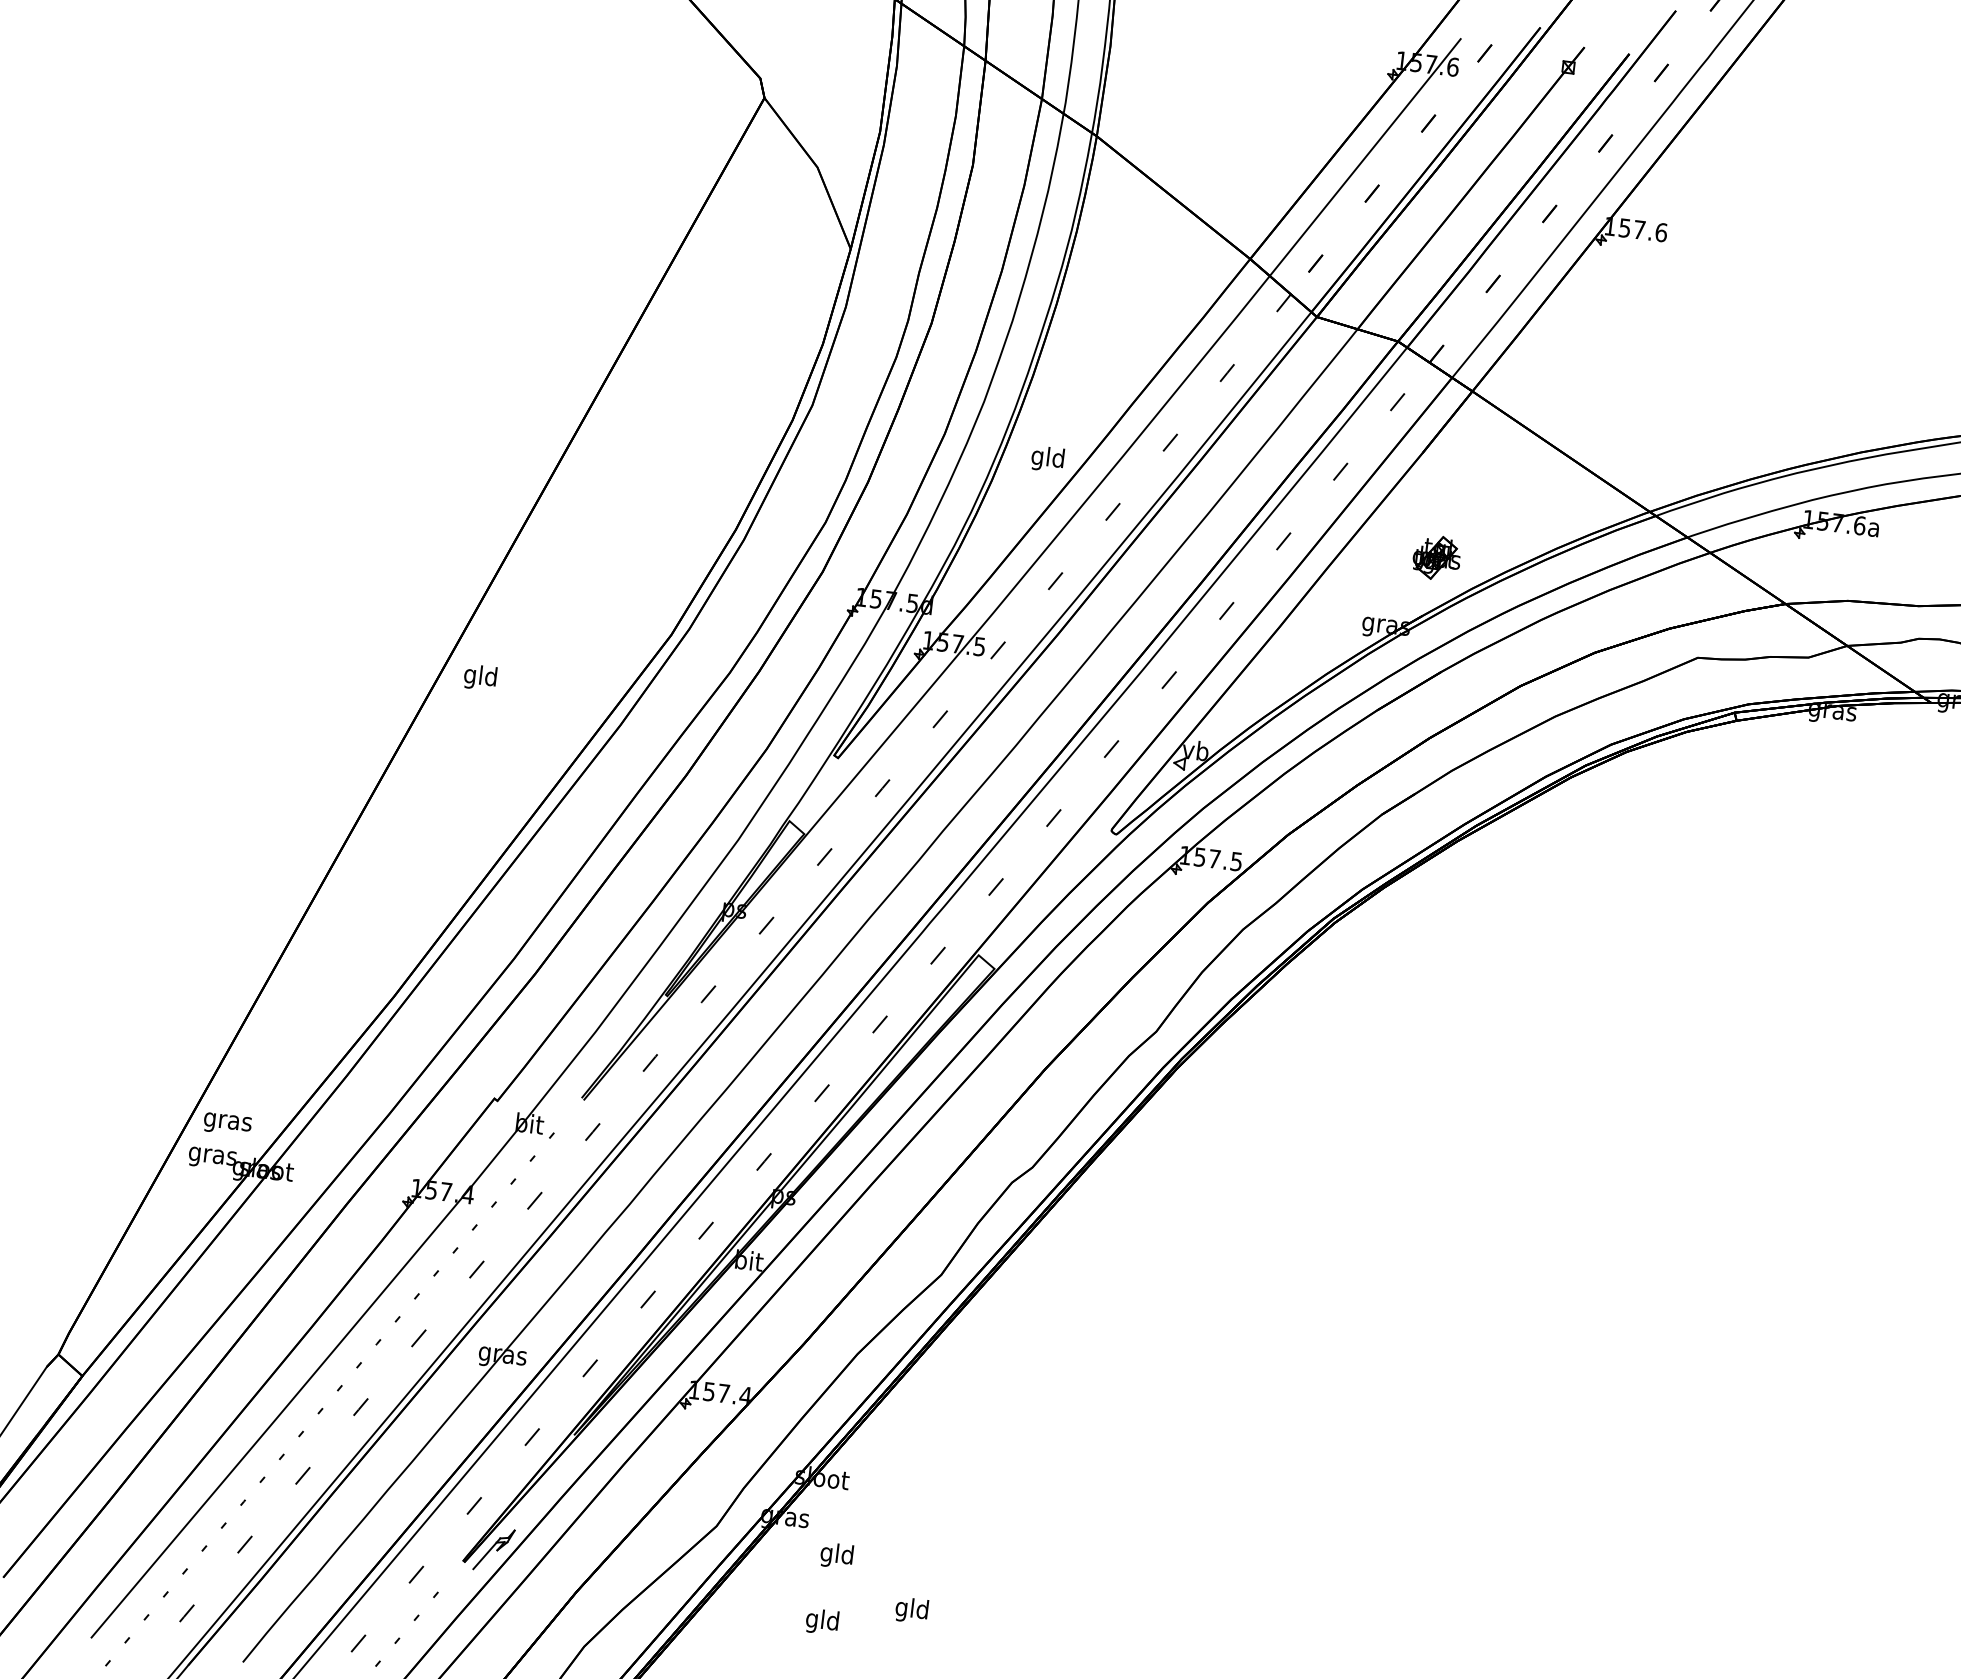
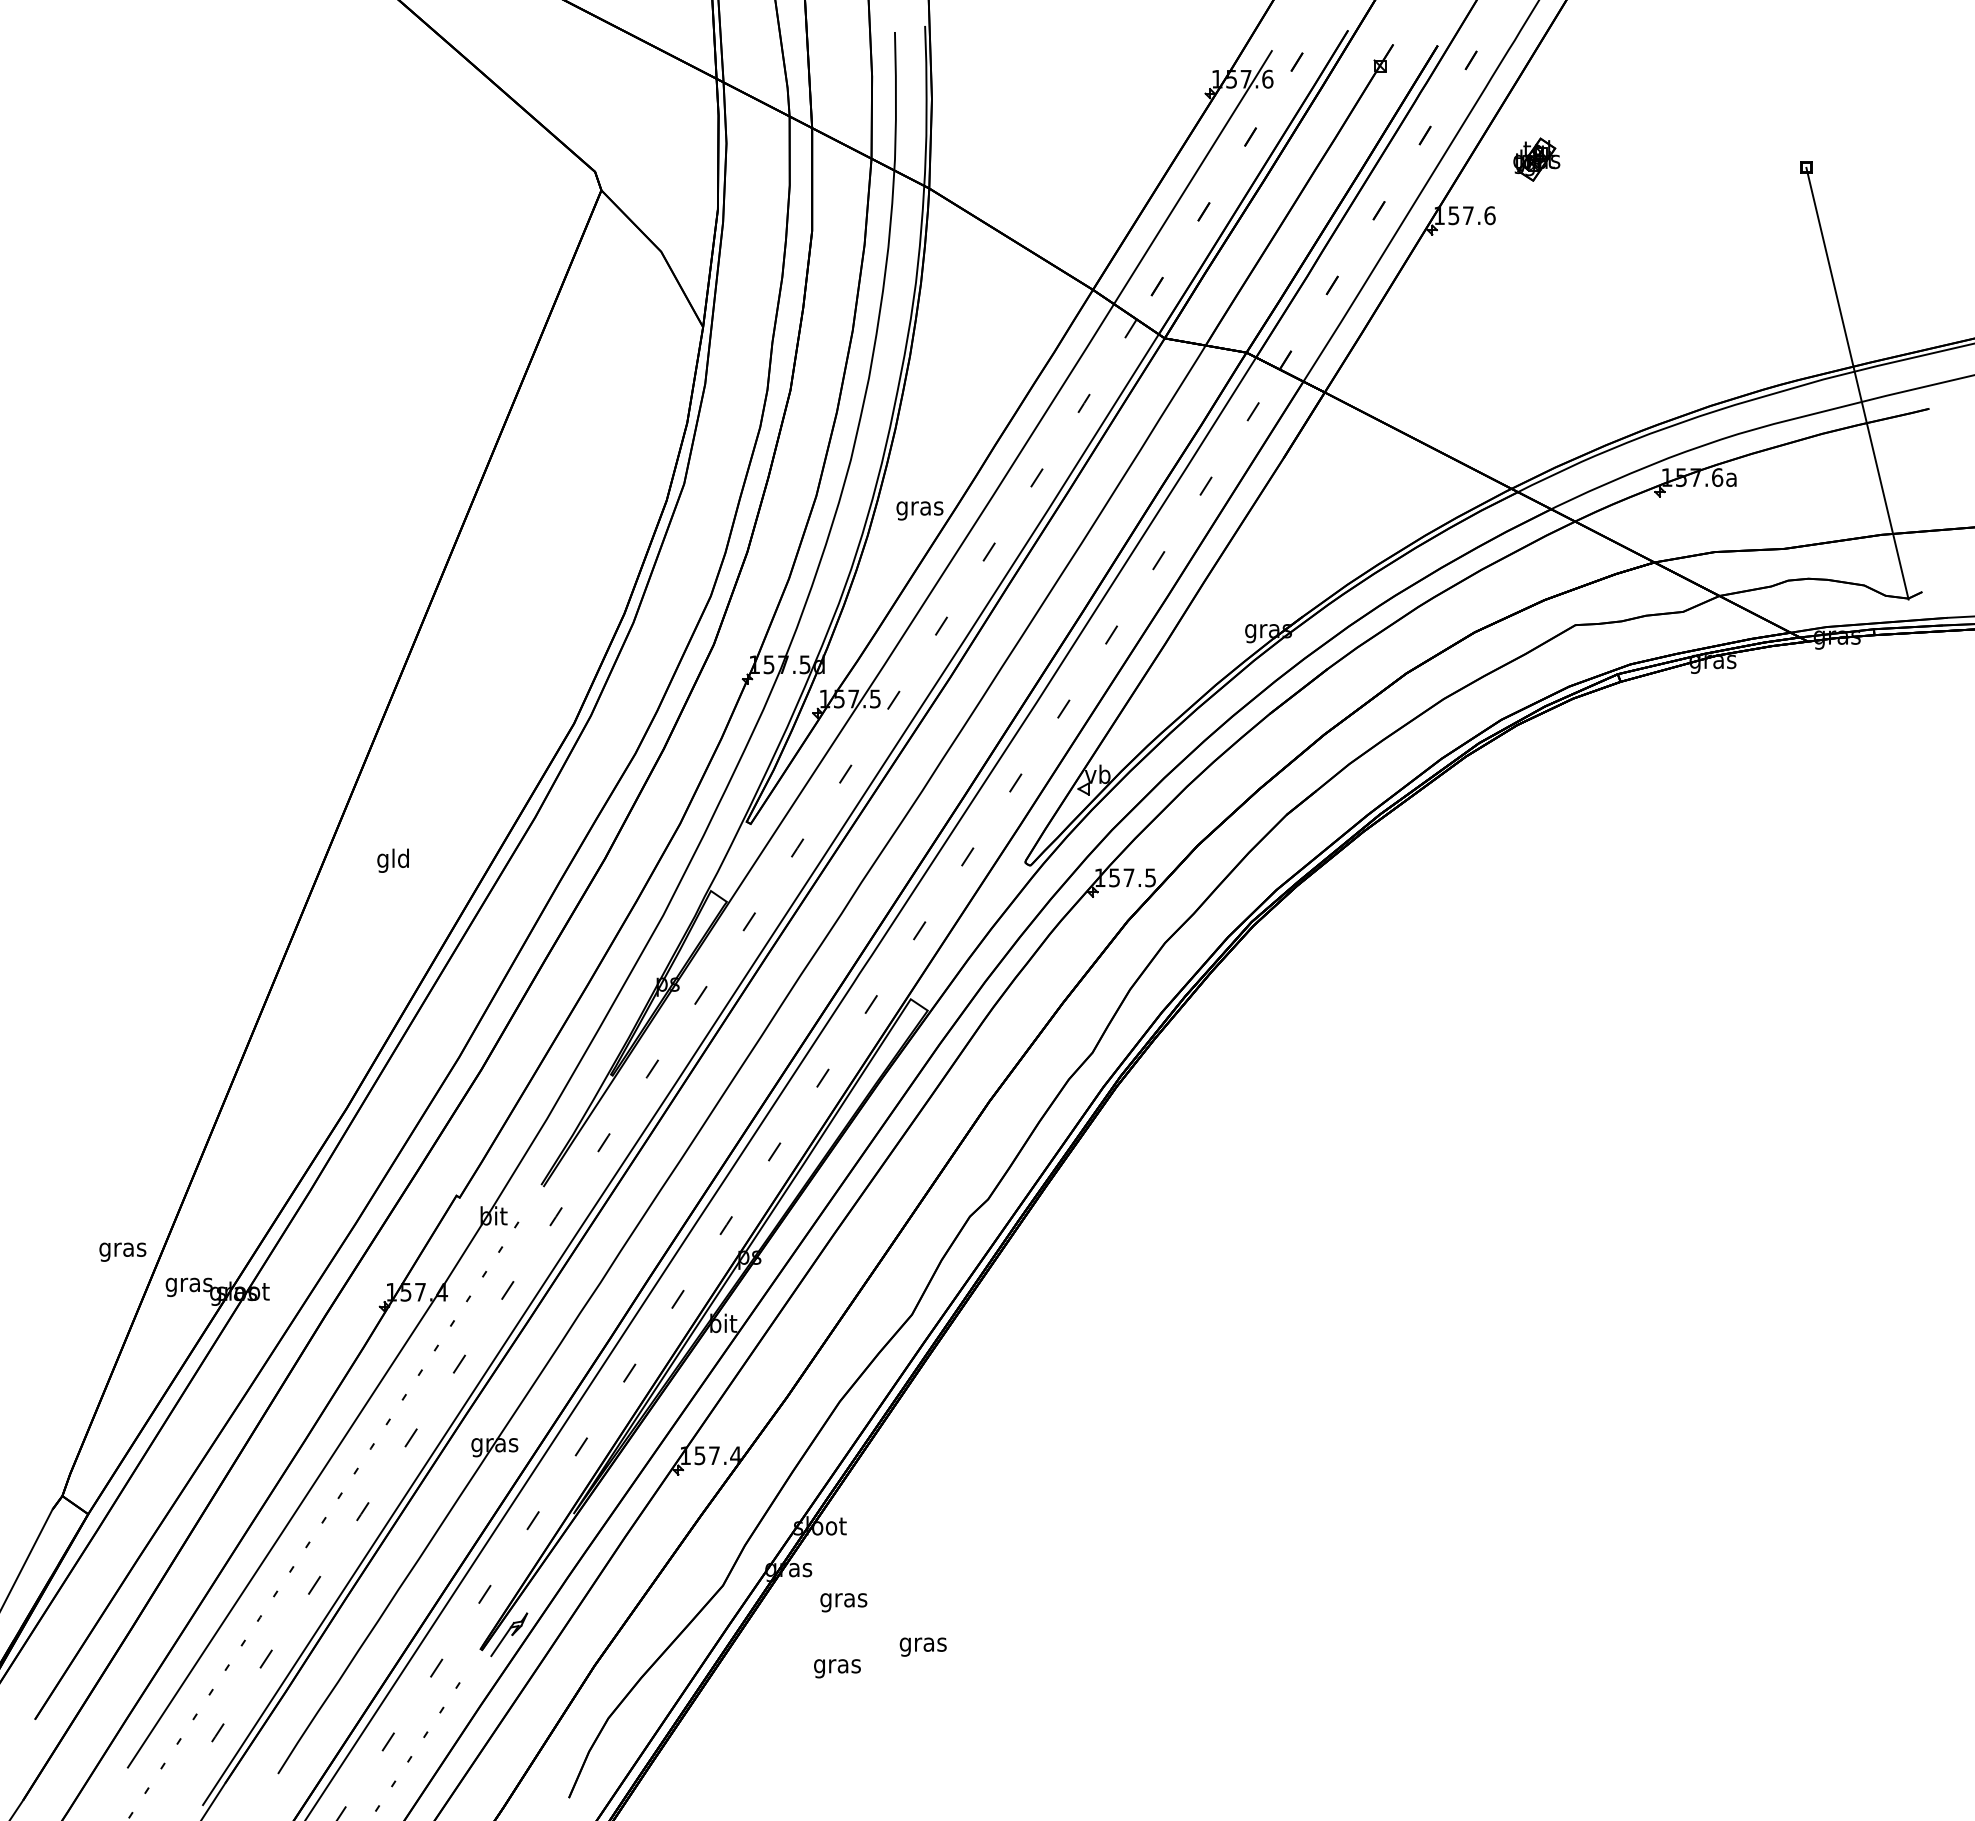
text: (1047, 459) -> (919, 508), gld -> gras
part: (1436, 557) -> (1536, 159), moved
text: (479, 677) -> (392, 860), moved
text: (227, 1123) -> (122, 1251), moved
text: (836, 1556) -> (843, 1600), gld -> gras
text: (911, 1610) -> (922, 1644), gld -> gras
text: (822, 1622) -> (837, 1666), gld -> gras

